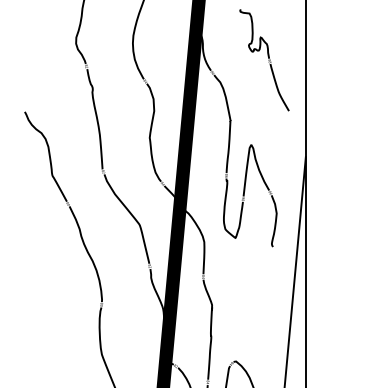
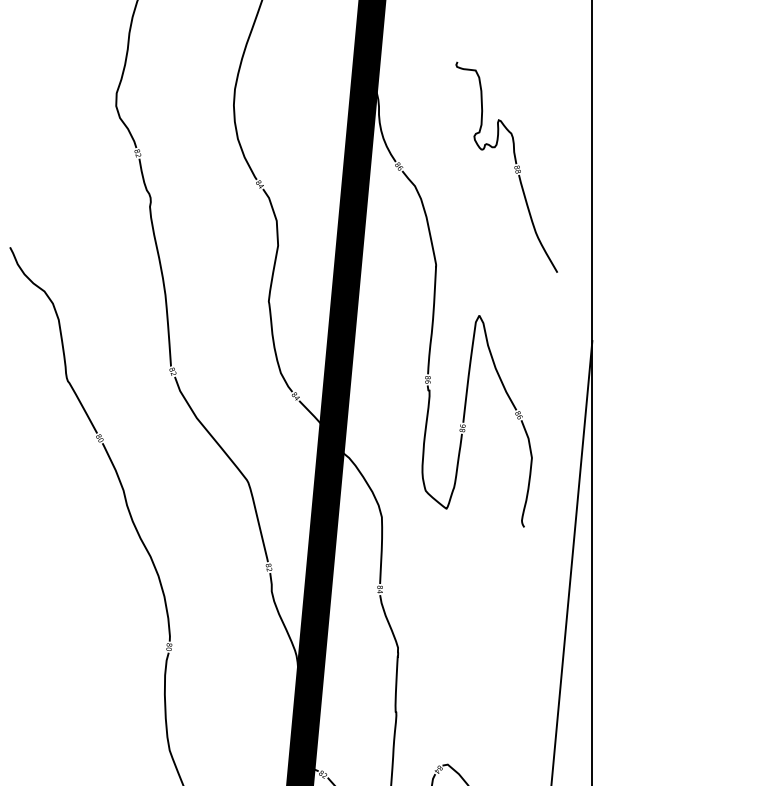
part: (264, 60) -> (506, 167), moved

